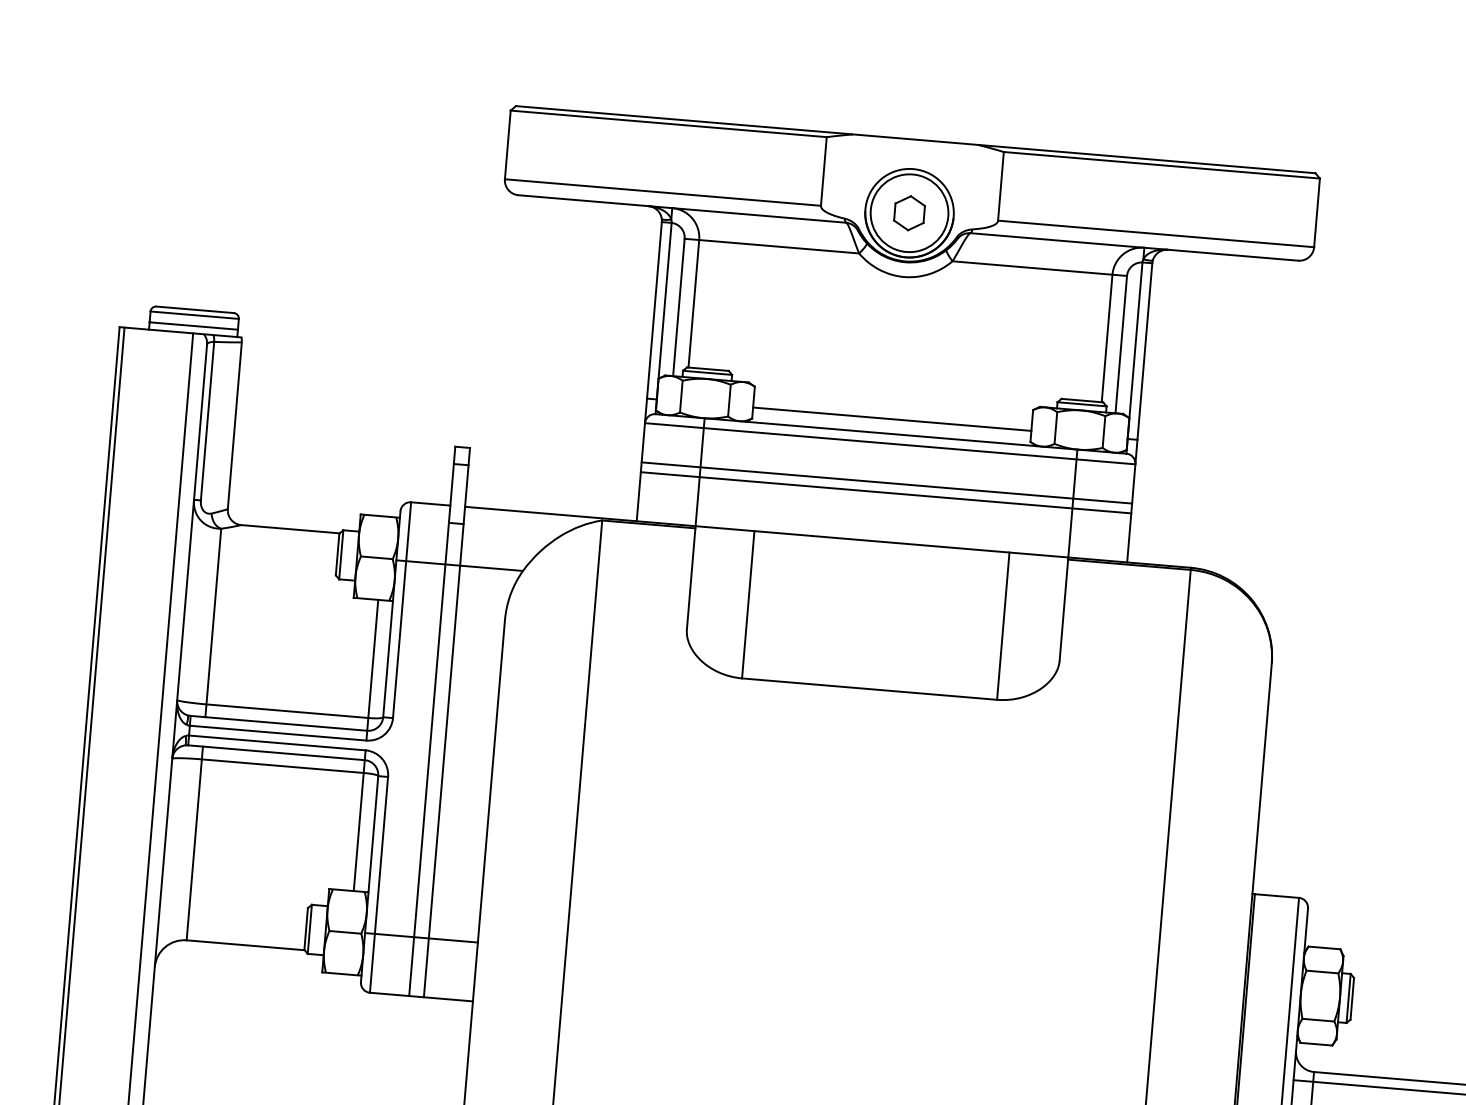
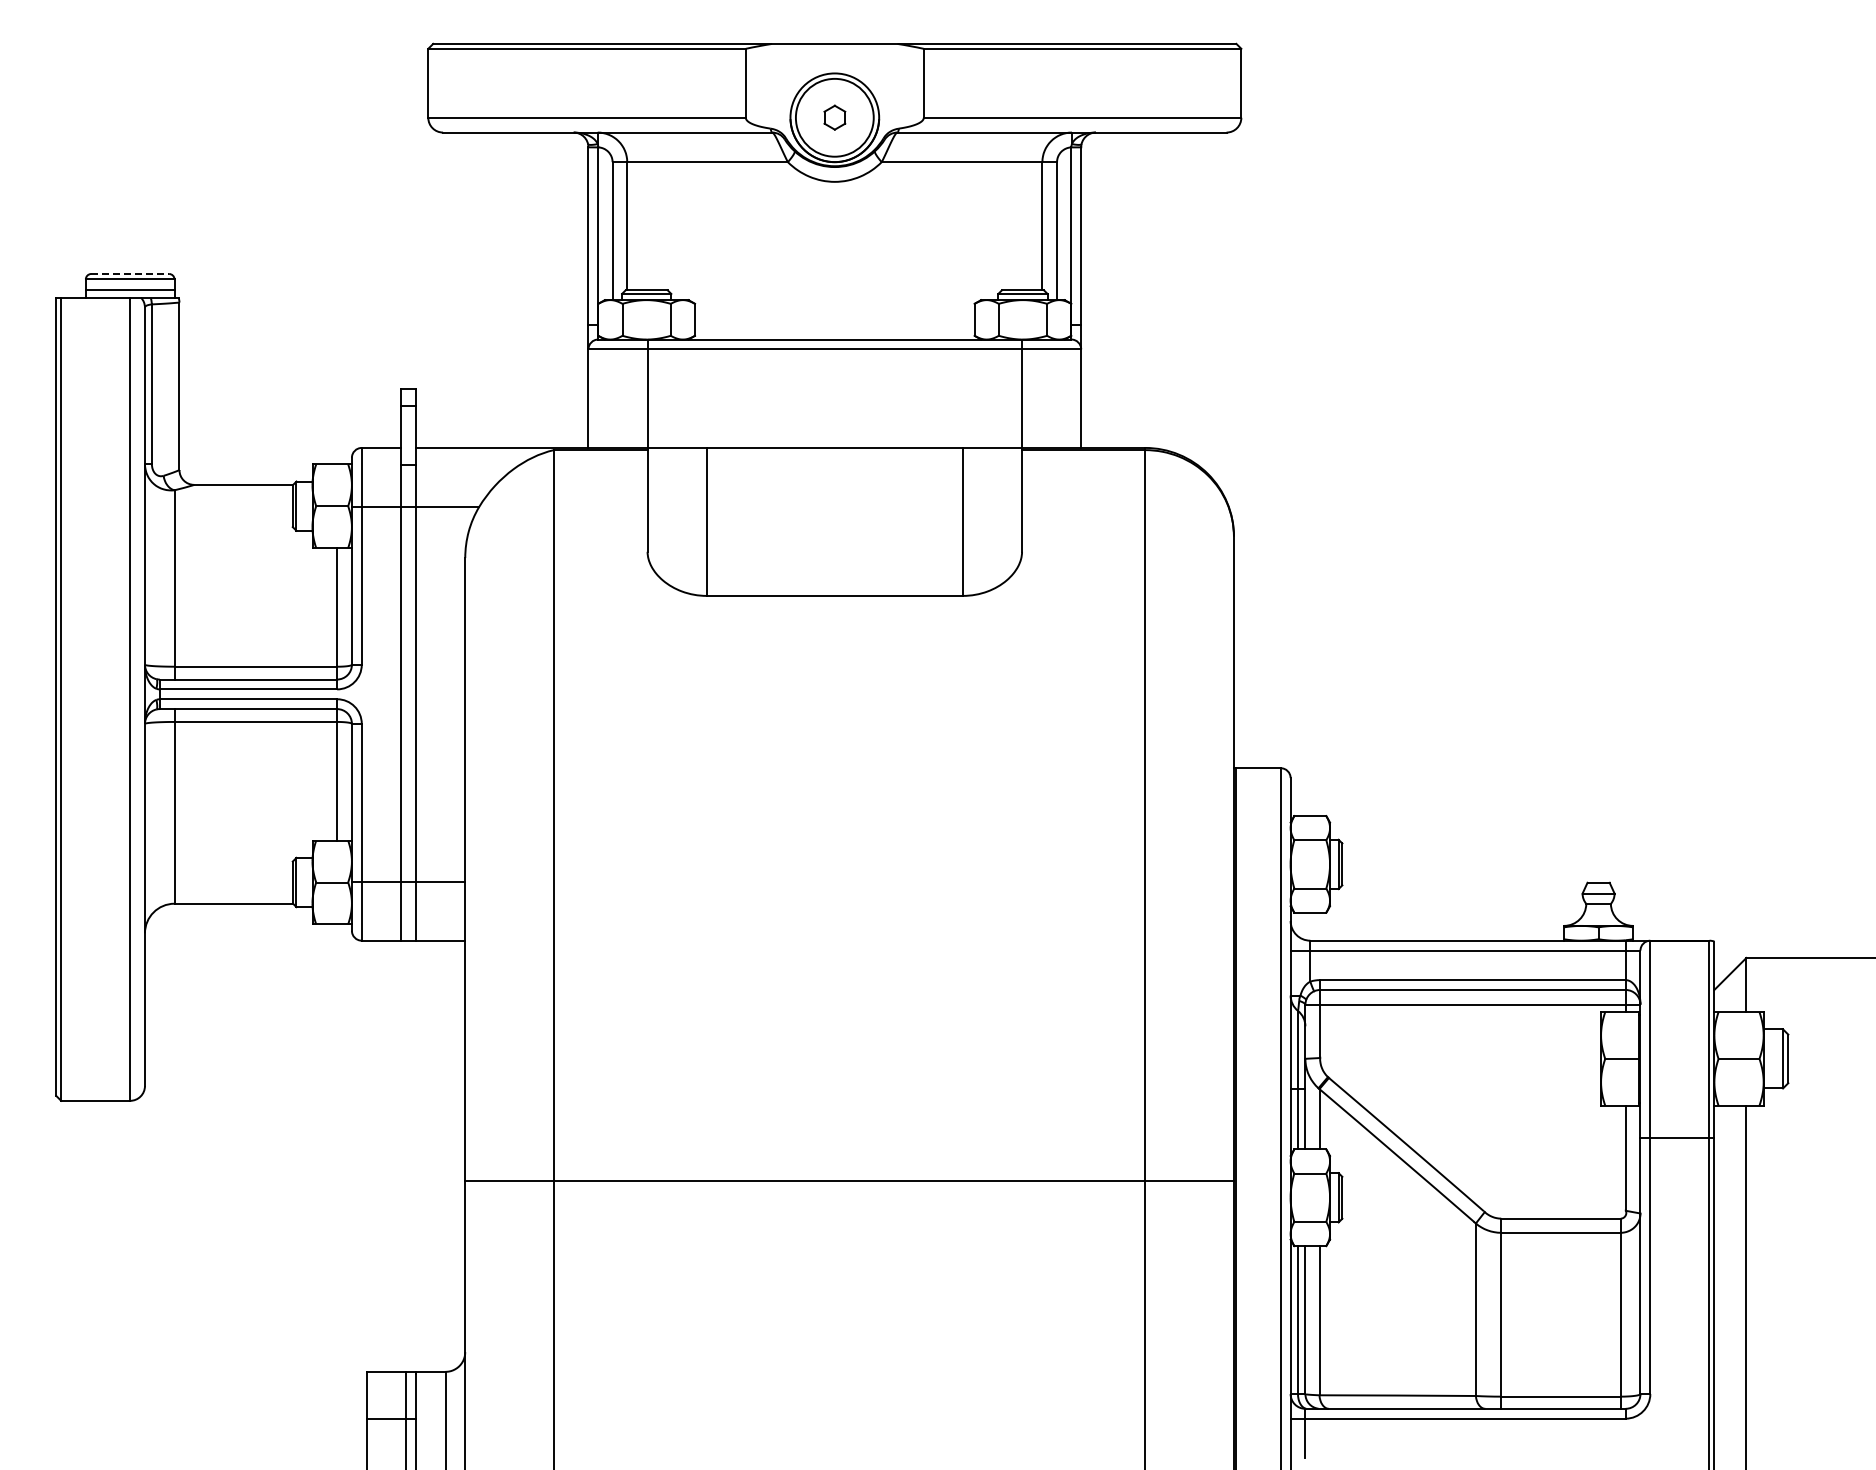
part: (909, 212) -> (834, 117), size x0.7
line: (195, 310) -> (130, 274), solid -> dashed
line: (891, 418) -> (834, 324), removed
line: (886, 482) -> (834, 388), removed
line: (885, 492) -> (834, 398), removed

